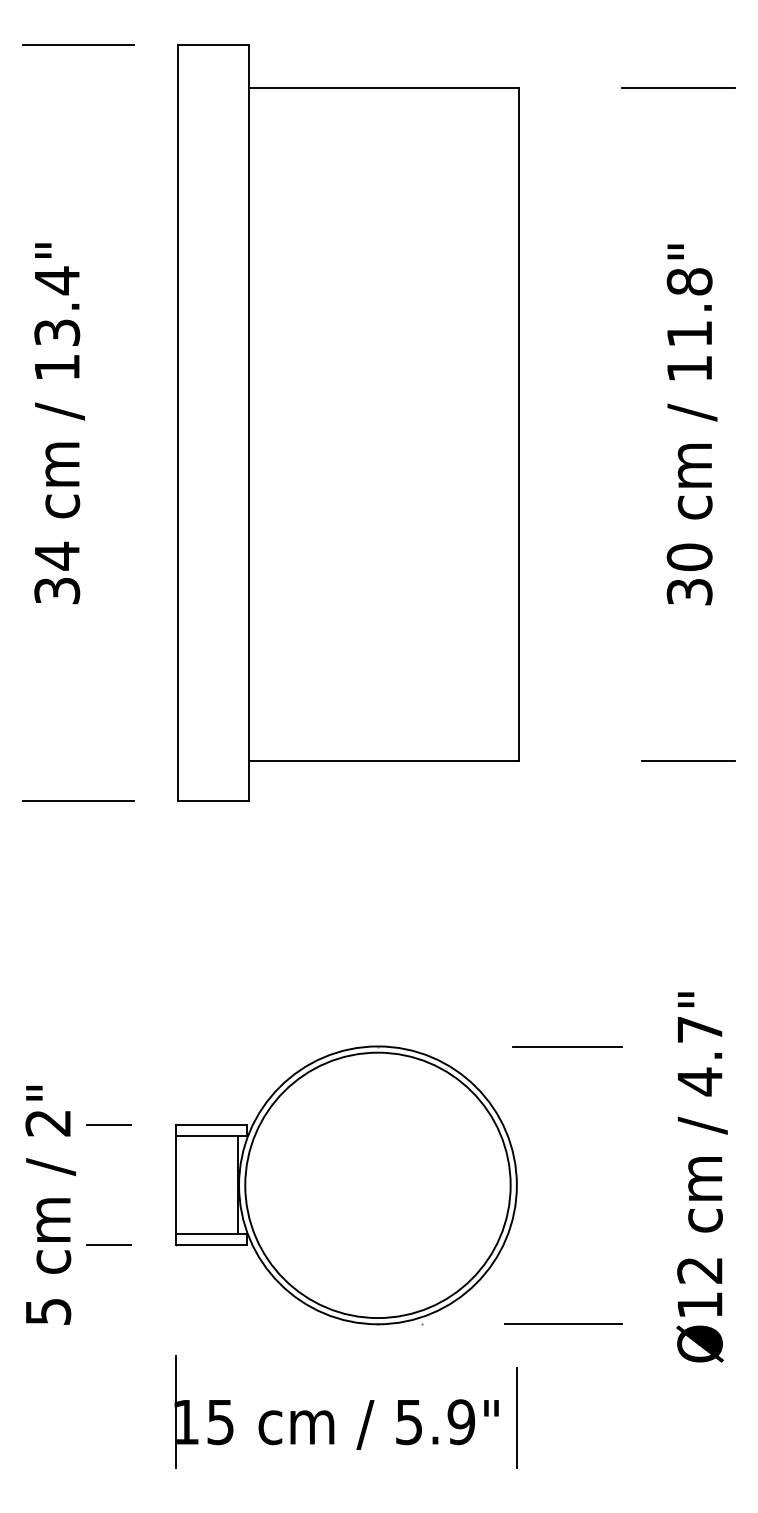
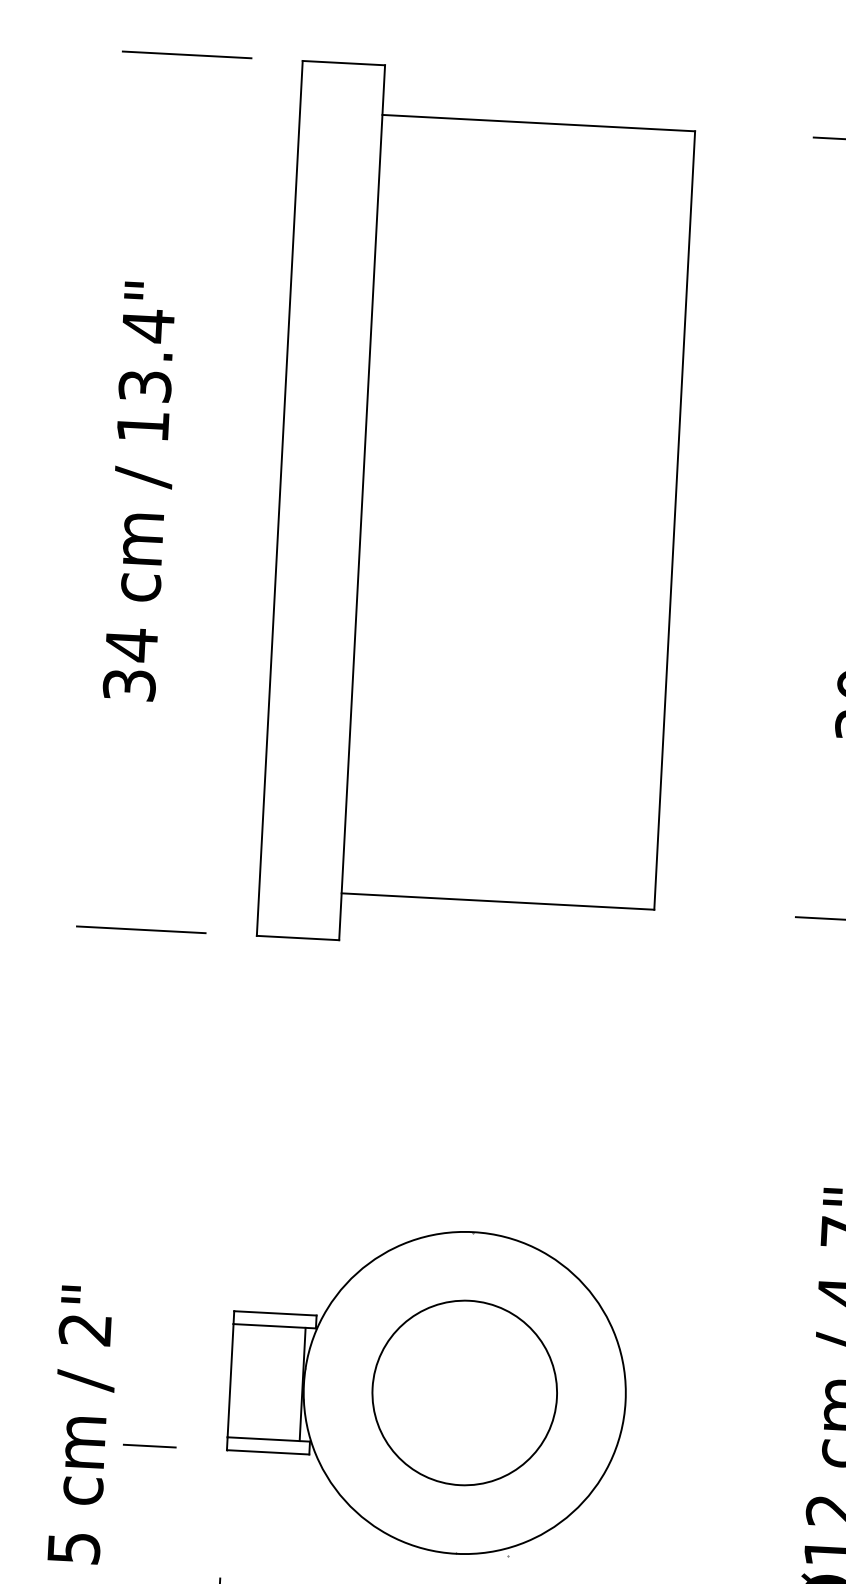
line: (567, 1047) -> (692, 1244), removed
line: (109, 1125) -> (157, 1307), removed
circle: (377, 1185) -> (464, 1393), size x0.6
text: (50, 1205) -> (82, 1425), moved
line: (563, 1323) -> (671, 1564), removed

